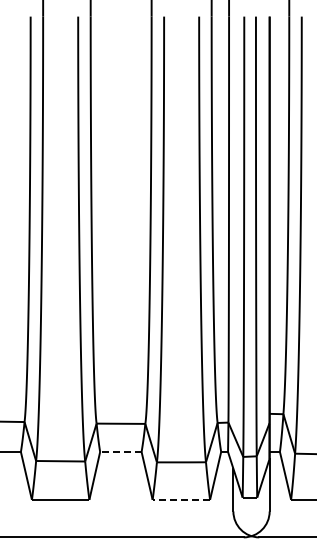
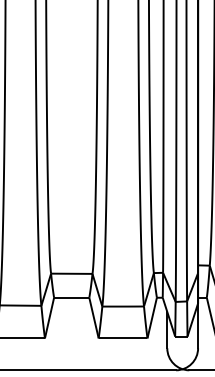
line: (120, 451) -> (71, 297), dashed -> solid
line: (181, 499) -> (123, 338), dashed -> solid

